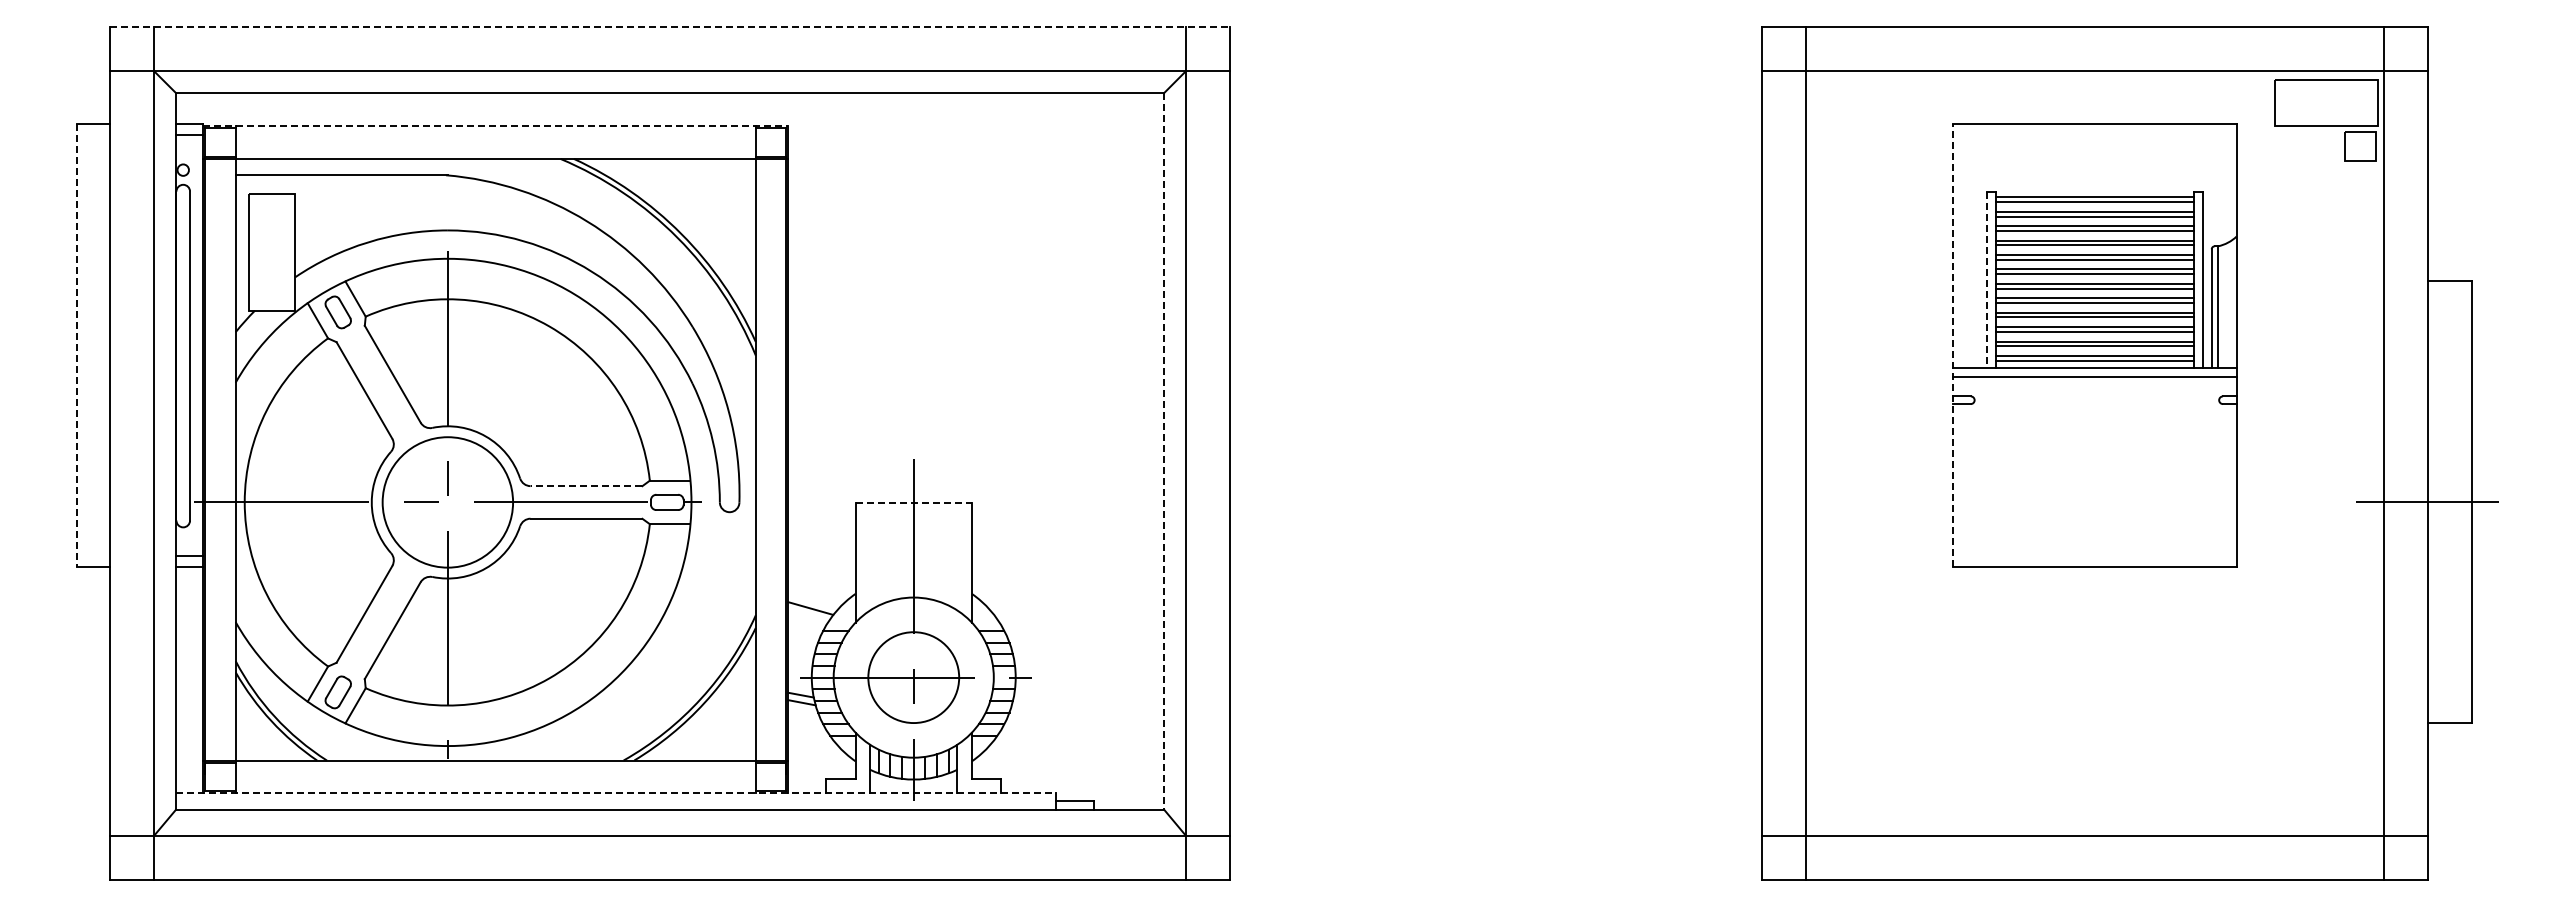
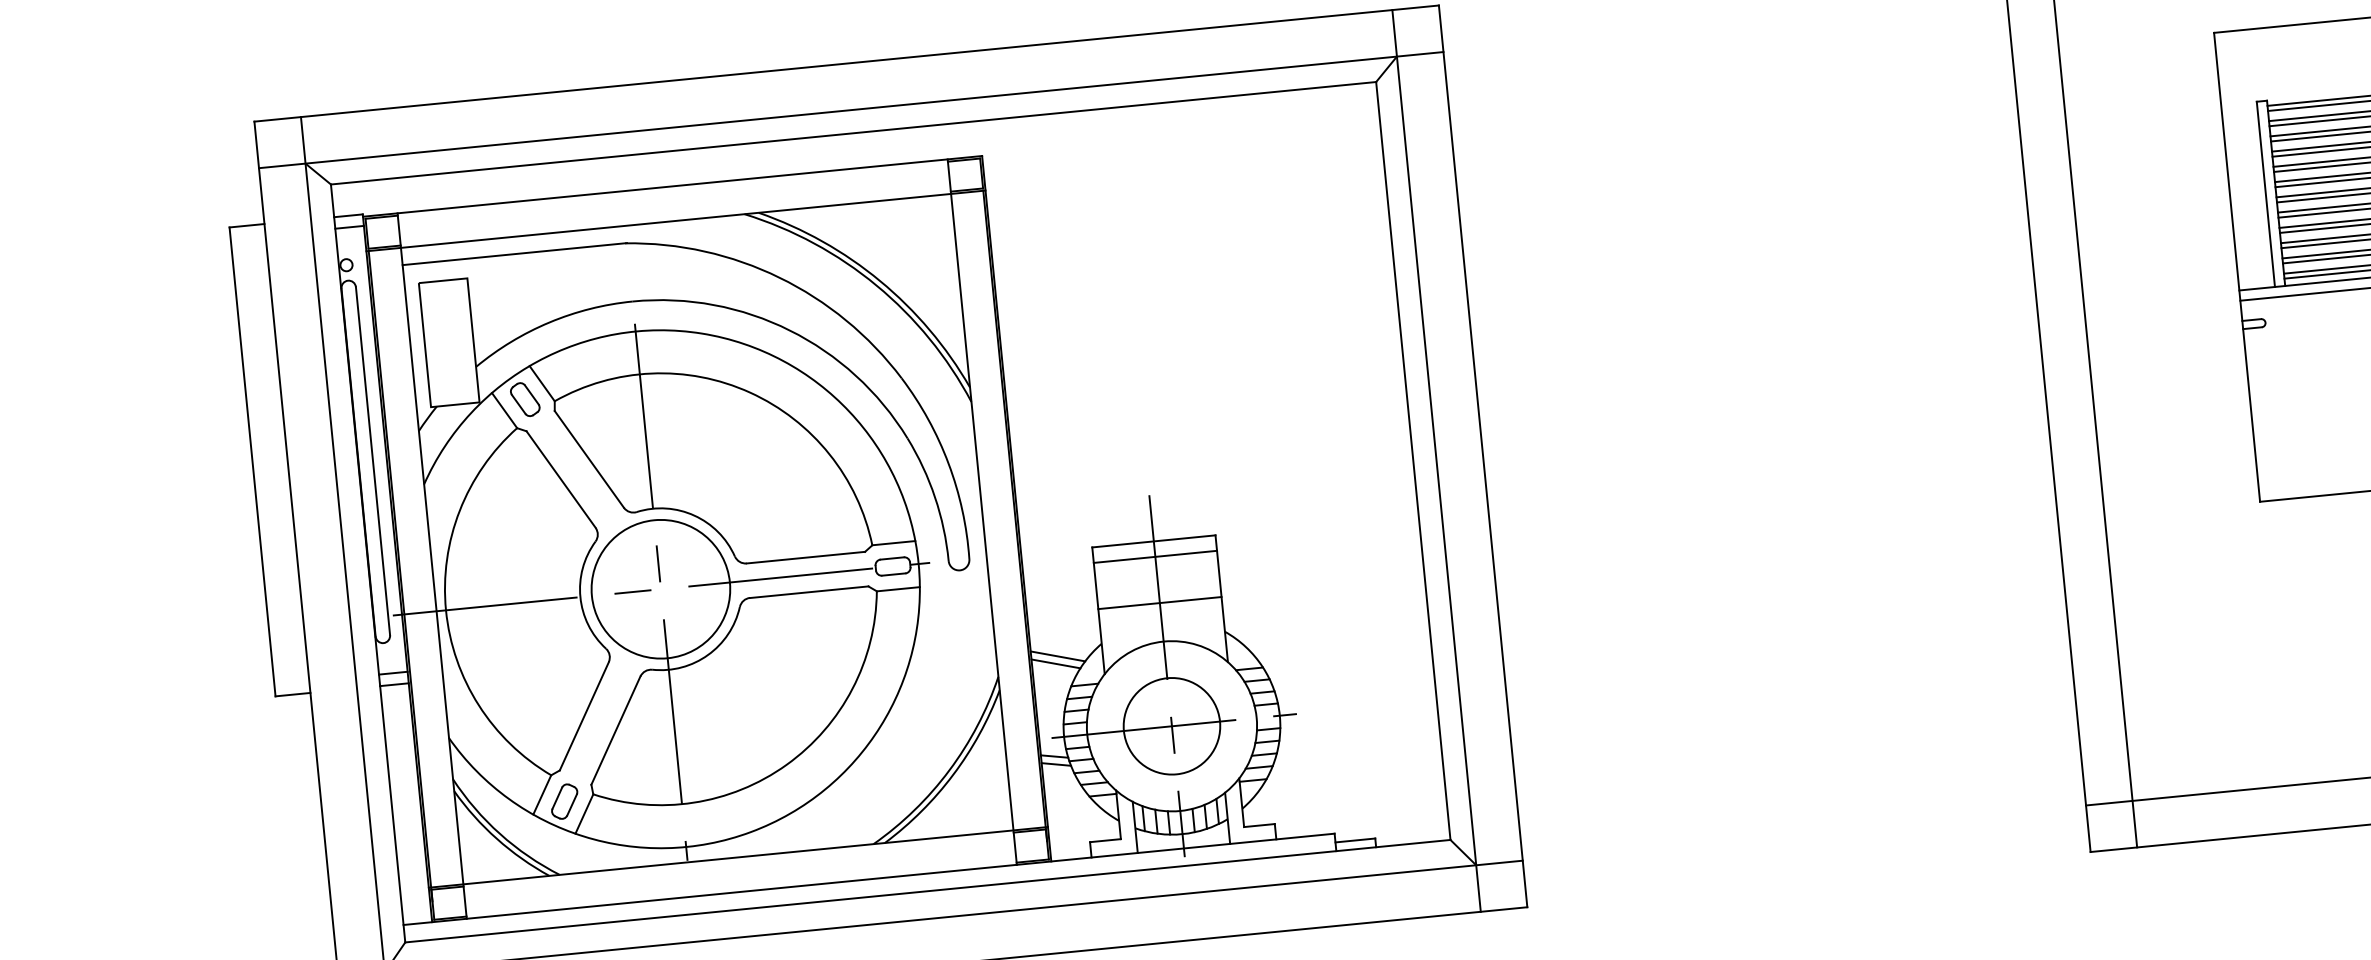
line: (670, 27) -> (847, 63), dashed -> solid
line: (495, 126) -> (672, 186), dashed -> solid
line: (1986, 280) -> (2265, 194), dashed -> solid
line: (77, 345) -> (252, 461), dashed -> solid
line: (1953, 345) -> (2237, 267), dashed -> solid
line: (1164, 451) -> (1413, 461), dashed -> solid
line: (586, 486) -> (805, 558), dashed -> solid
line: (914, 502) -> (1154, 540), dashed -> solid
line: (913, 517) -> (1155, 556), added
line: (913, 561) -> (1159, 603), added
line: (813, 601) -> (1058, 656), added
line: (616, 793) -> (869, 879), dashed -> solid

